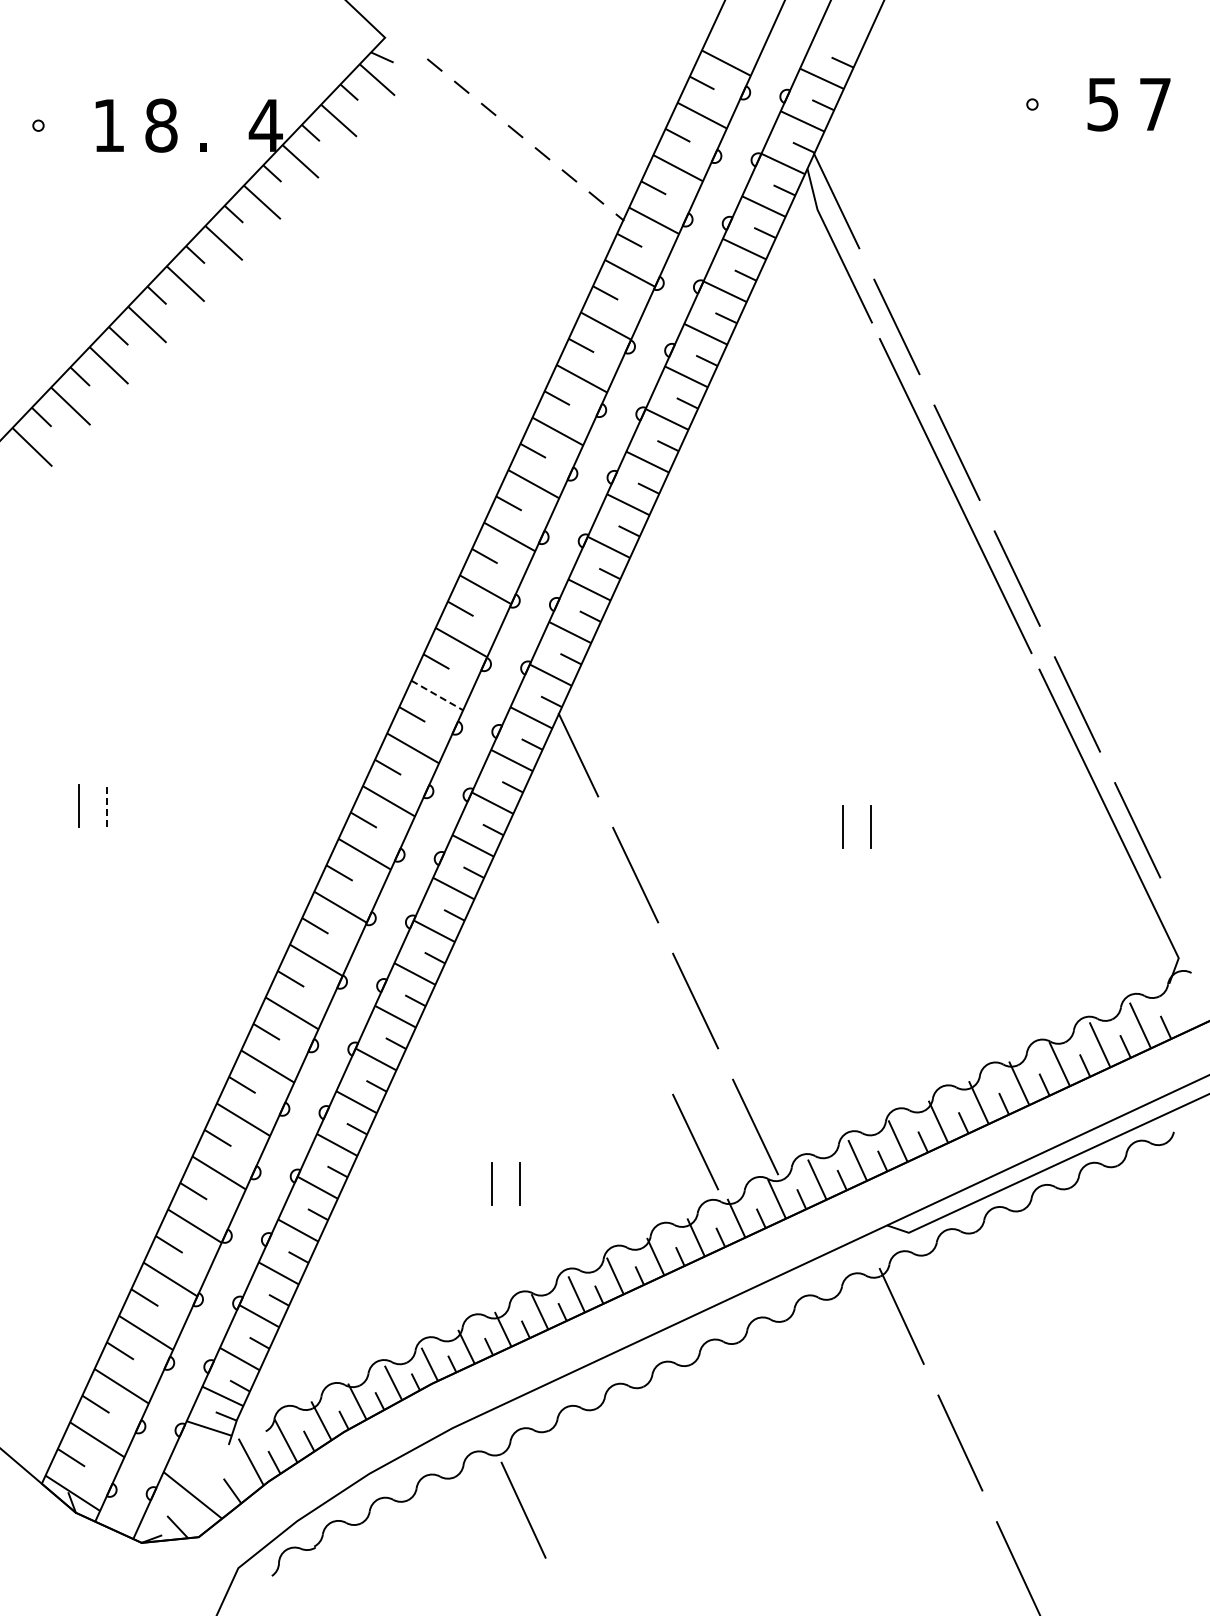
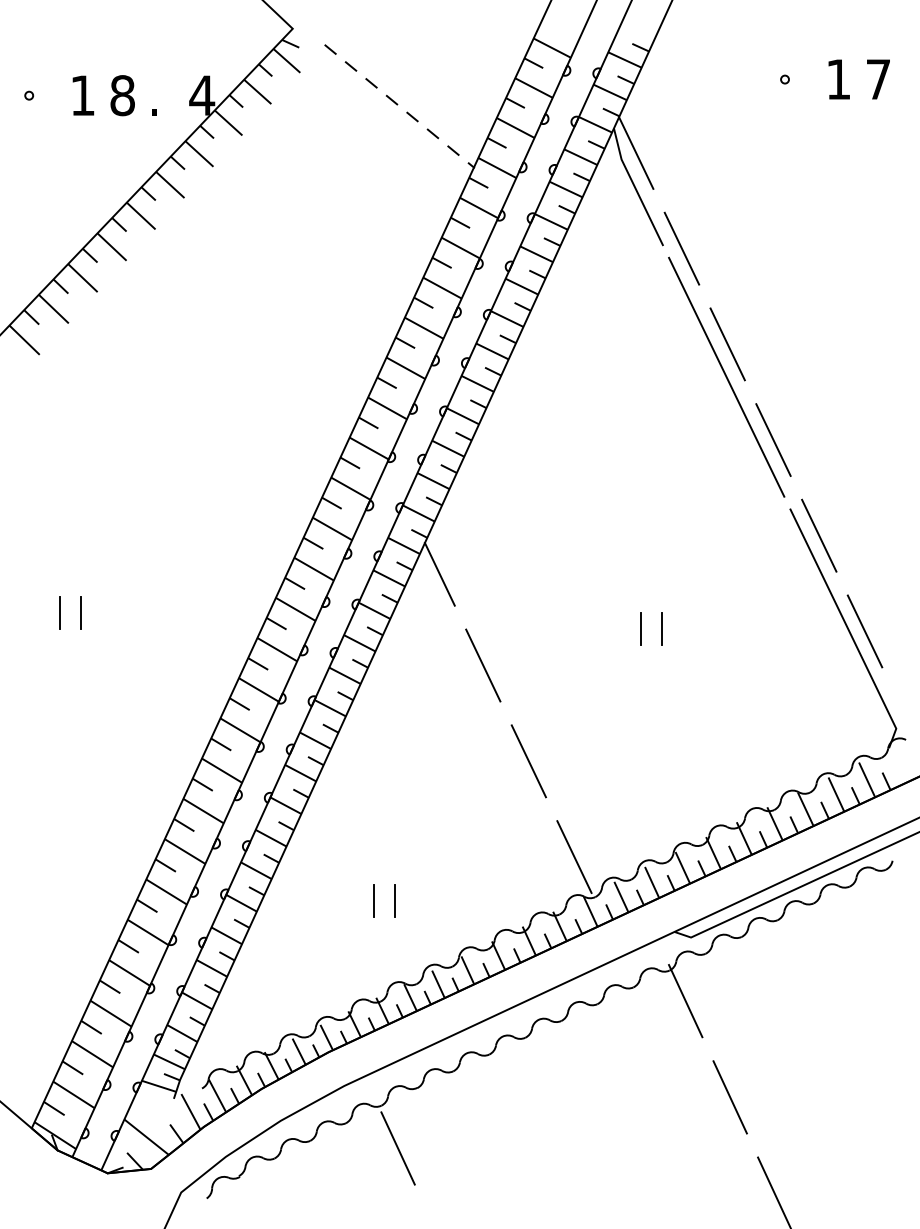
text: (1102, 104) -> (838, 79), 5 -> 1
line: (437, 695) -> (332, 528), dashed -> solid
line: (106, 806) -> (80, 613), dashed -> solid
line: (695, 1141) -> (528, 868), removed

